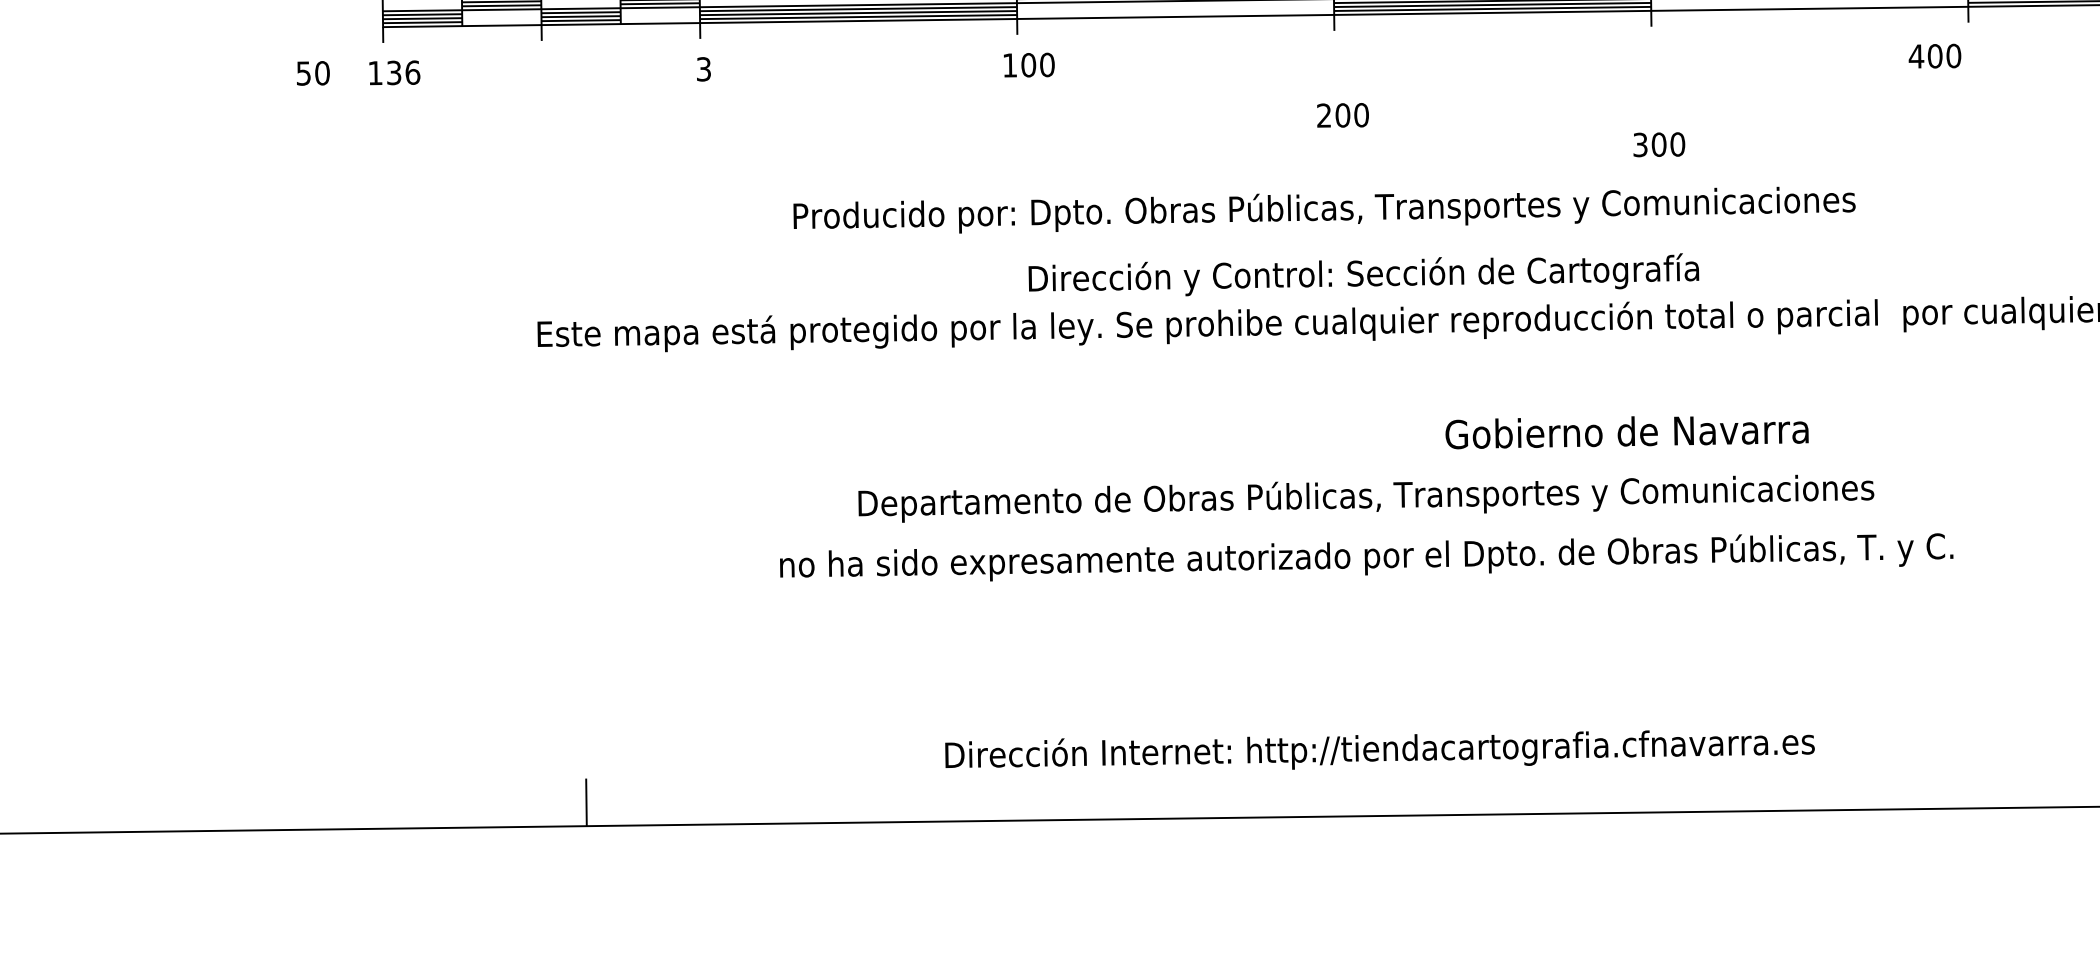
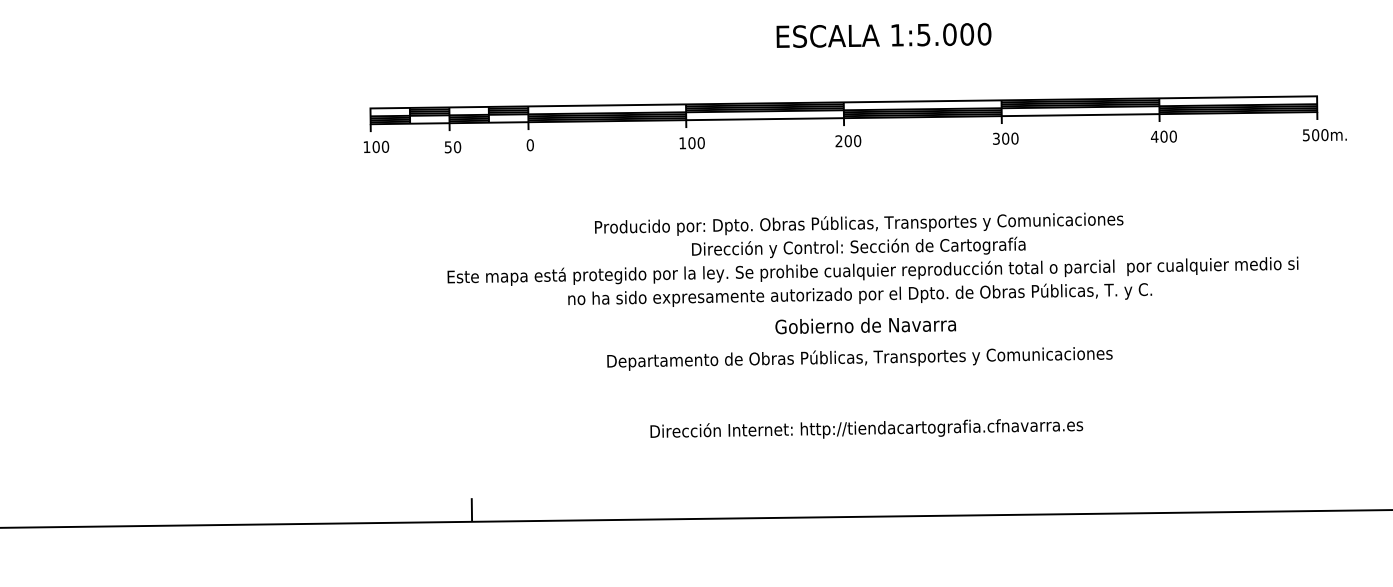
text: (1934, 55) -> (1163, 136), moved
text: (702, 69) -> (529, 145), 3 -> 0
text: (402, 71) -> (380, 146), 136 -> 100
text: (312, 73) -> (452, 147), moved
text: (1343, 116) -> (848, 141), moved
text: (1658, 144) -> (1005, 138), moved
text: (1325, 208) -> (859, 223), moved
text: (1626, 431) -> (865, 325), moved
text: (1367, 556) -> (860, 294), moved
text: (1379, 749) -> (866, 428), moved

